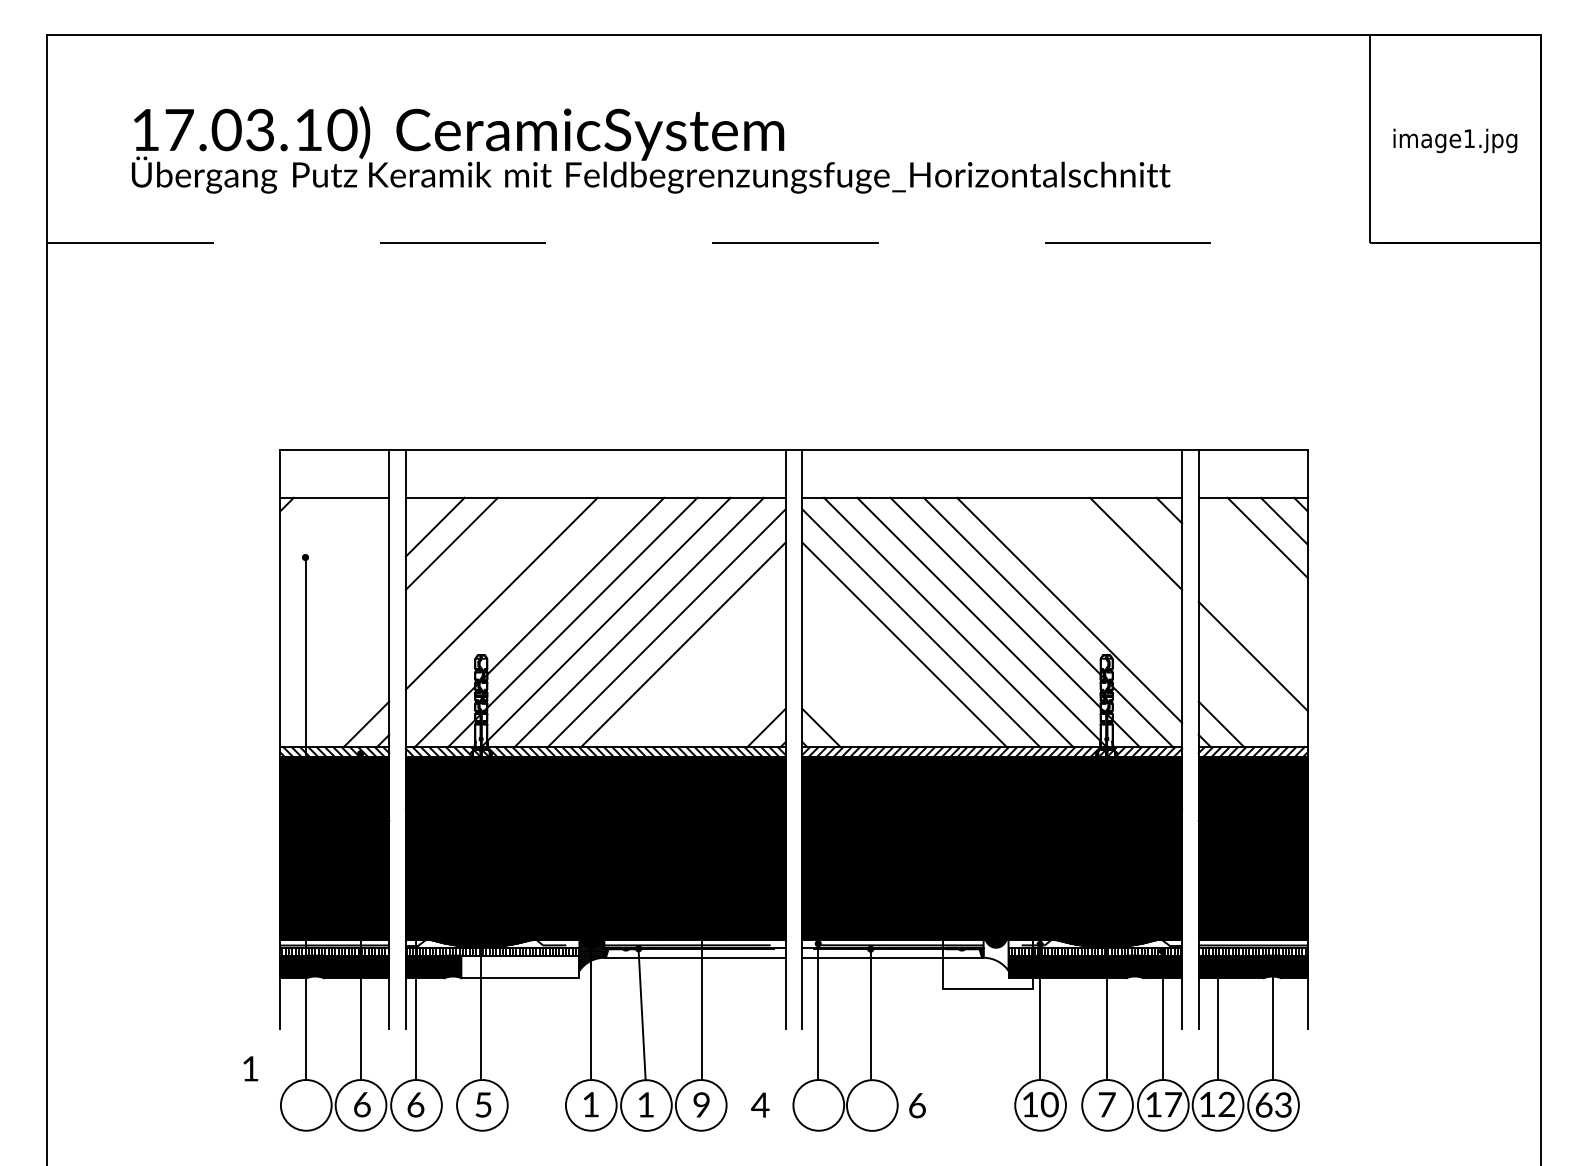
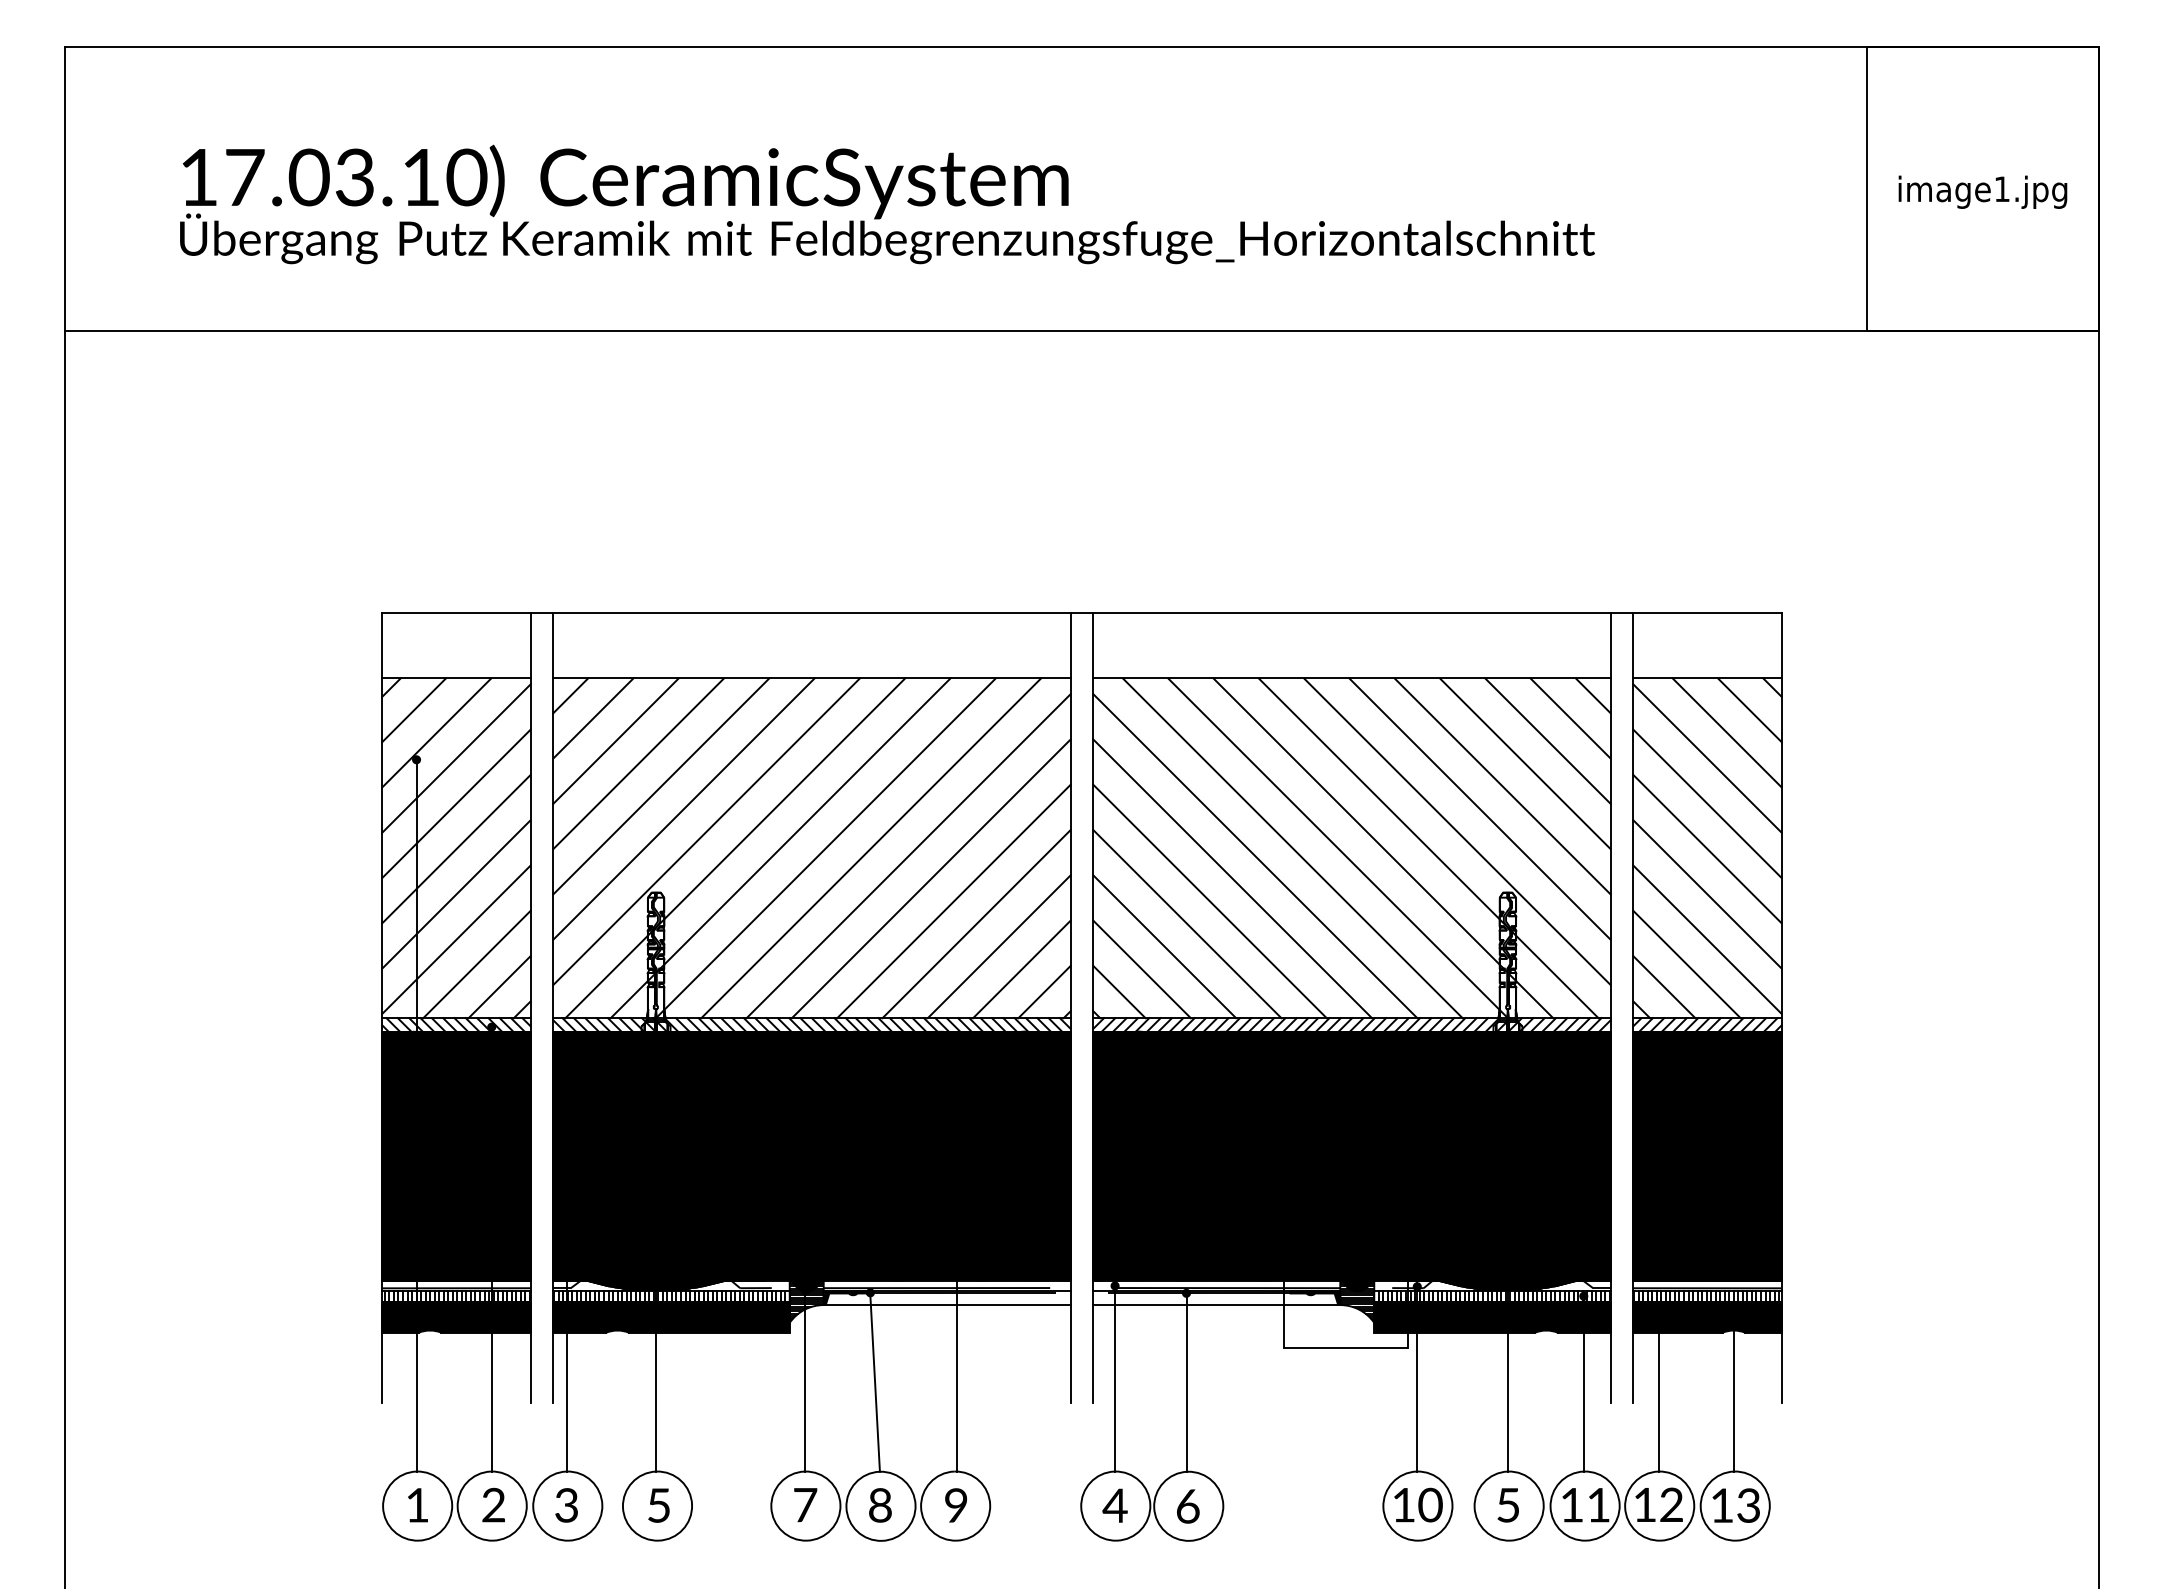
line: (794, 243) -> (1082, 331), dashed -> solid
line: (418, 510) -> (570, 695), added
line: (303, 521) -> (413, 710), added
line: (1152, 527) -> (1570, 718), added
line: (320, 537) -> (436, 732), added
line: (334, 556) -> (456, 758), added
line: (1253, 556) -> (1707, 758), added
line: (468, 560) -> (638, 763), added
line: (1118, 560) -> (1524, 763), added
line: (485, 577) -> (661, 786), added
line: (1102, 577) -> (1502, 786), added
line: (334, 589) -> (456, 803), added
line: (1253, 589) -> (1707, 803), added
line: (1085, 593) -> (1479, 808), added
line: (518, 610) -> (706, 831), added
line: (334, 622) -> (456, 848), added
line: (1253, 622) -> (1707, 848), added
line: (334, 656) -> (456, 894), added
line: (699, 661) -> (953, 901), added
line: (887, 661) -> (1209, 901), added
line: (716, 678) -> (976, 924), added
line: (871, 678) -> (1187, 924), added
line: (334, 689) -> (456, 939), added
line: (1253, 689) -> (1707, 939), added
line: (732, 694) -> (998, 946), added
line: (854, 694) -> (1164, 946), added
line: (349, 707) -> (476, 964), added
line: (1237, 707) -> (1686, 964), added
line: (749, 711) -> (1021, 969), added
line: (837, 711) -> (1141, 969), added
hatch: (996, 951) -> (1357, 1296), added
fill: (519, 966) -> (708, 1317), added
text: (250, 1068) -> (417, 1505), moved
text: (361, 1104) -> (493, 1504), 6 -> 2
text: (415, 1104) -> (566, 1505), 6 -> 3
text: (591, 1104) -> (805, 1505), 1 -> 7
text: (646, 1104) -> (880, 1505), 1 -> 8
text: (759, 1104) -> (1114, 1505), moved
text: (1107, 1104) -> (1508, 1505), 7 -> 5
text: (1173, 1104) -> (1598, 1505), 7 -> 1
text: (1264, 1104) -> (1722, 1505), 6 -> 1
text: (917, 1105) -> (1188, 1506), moved

